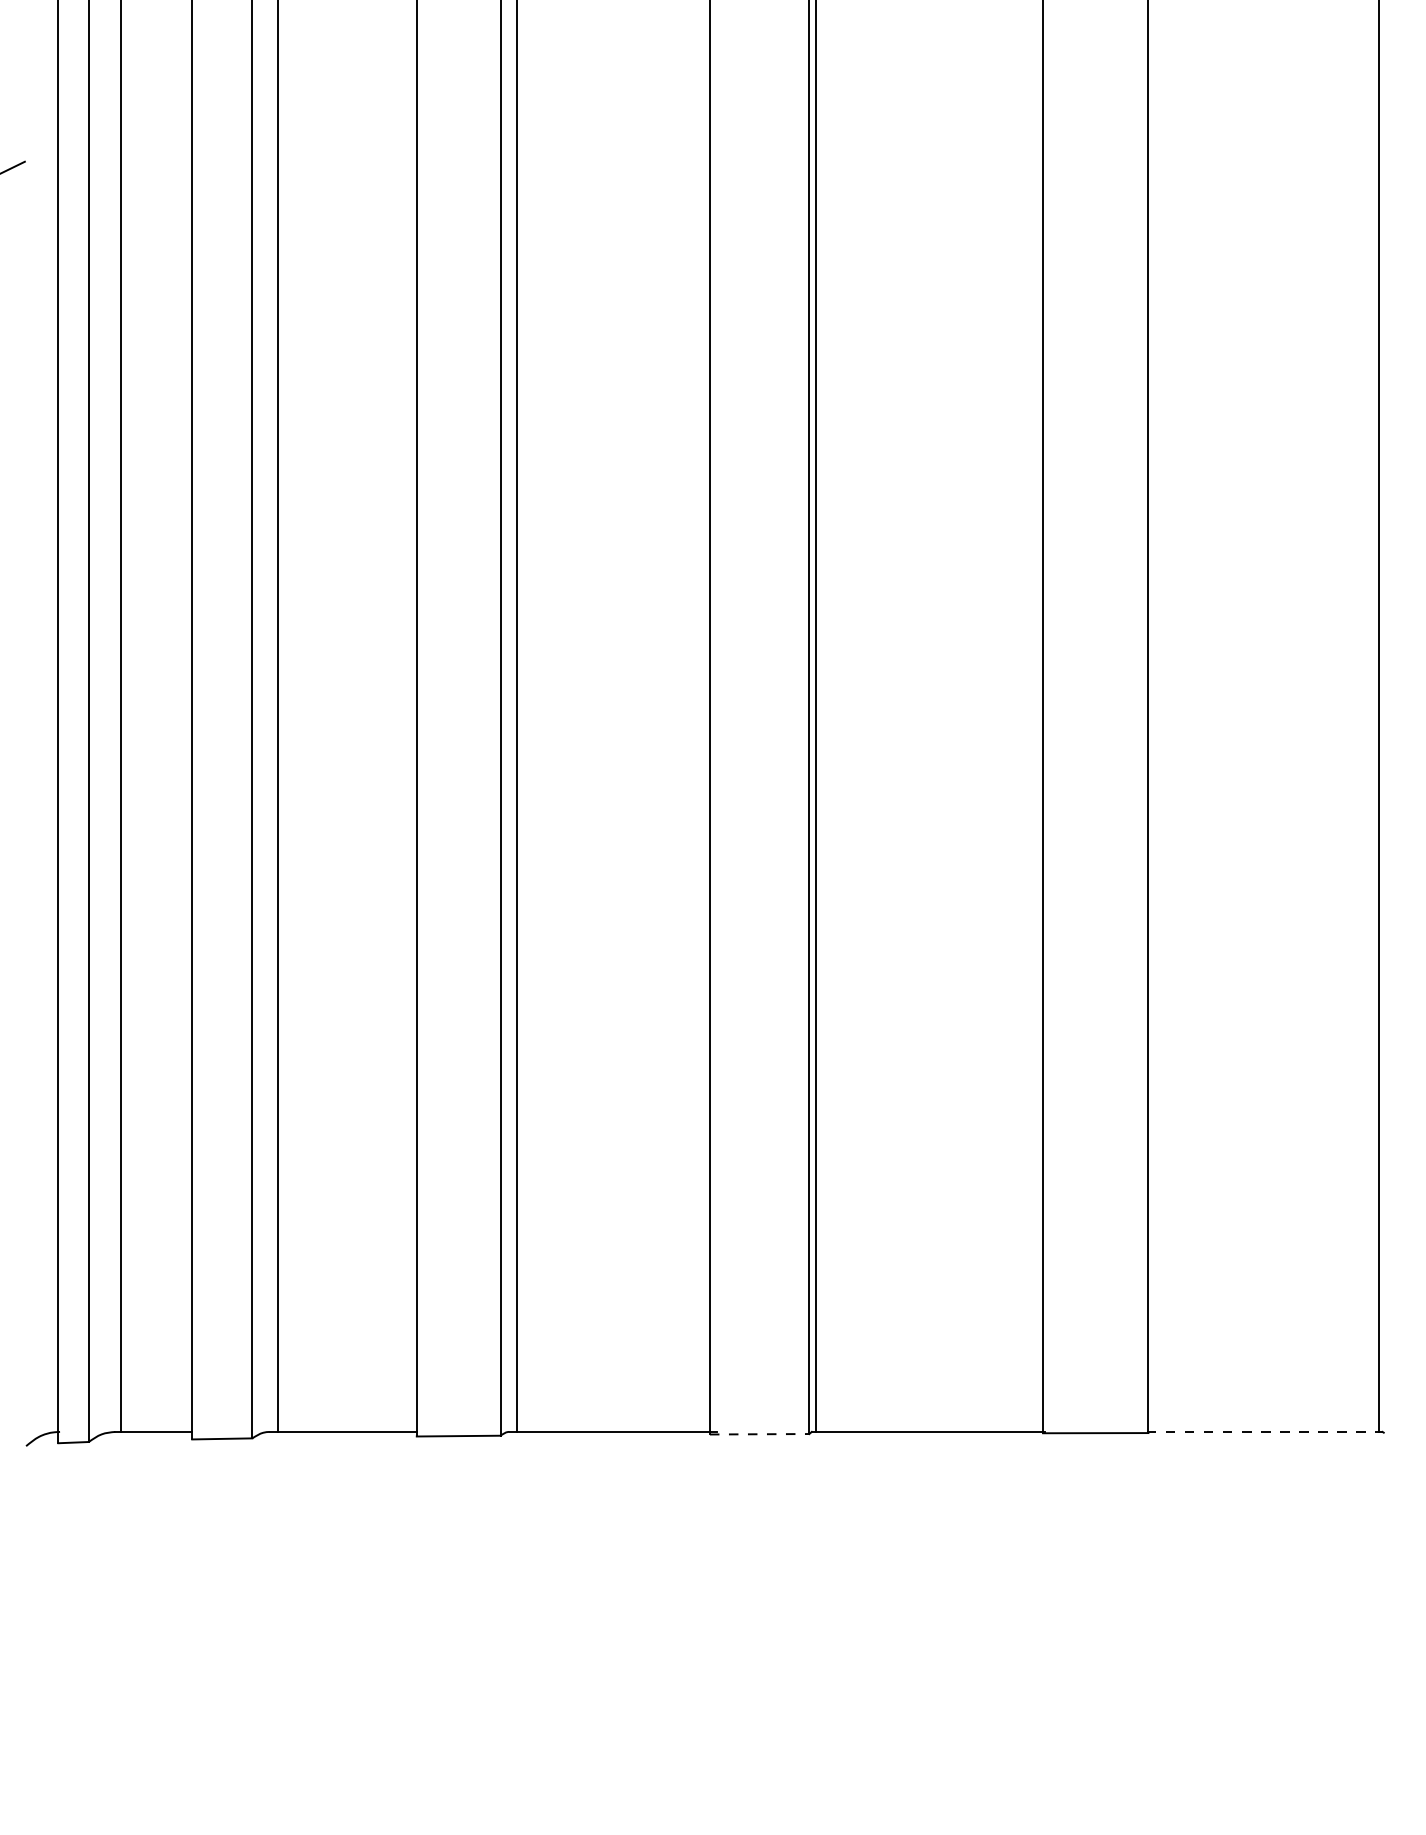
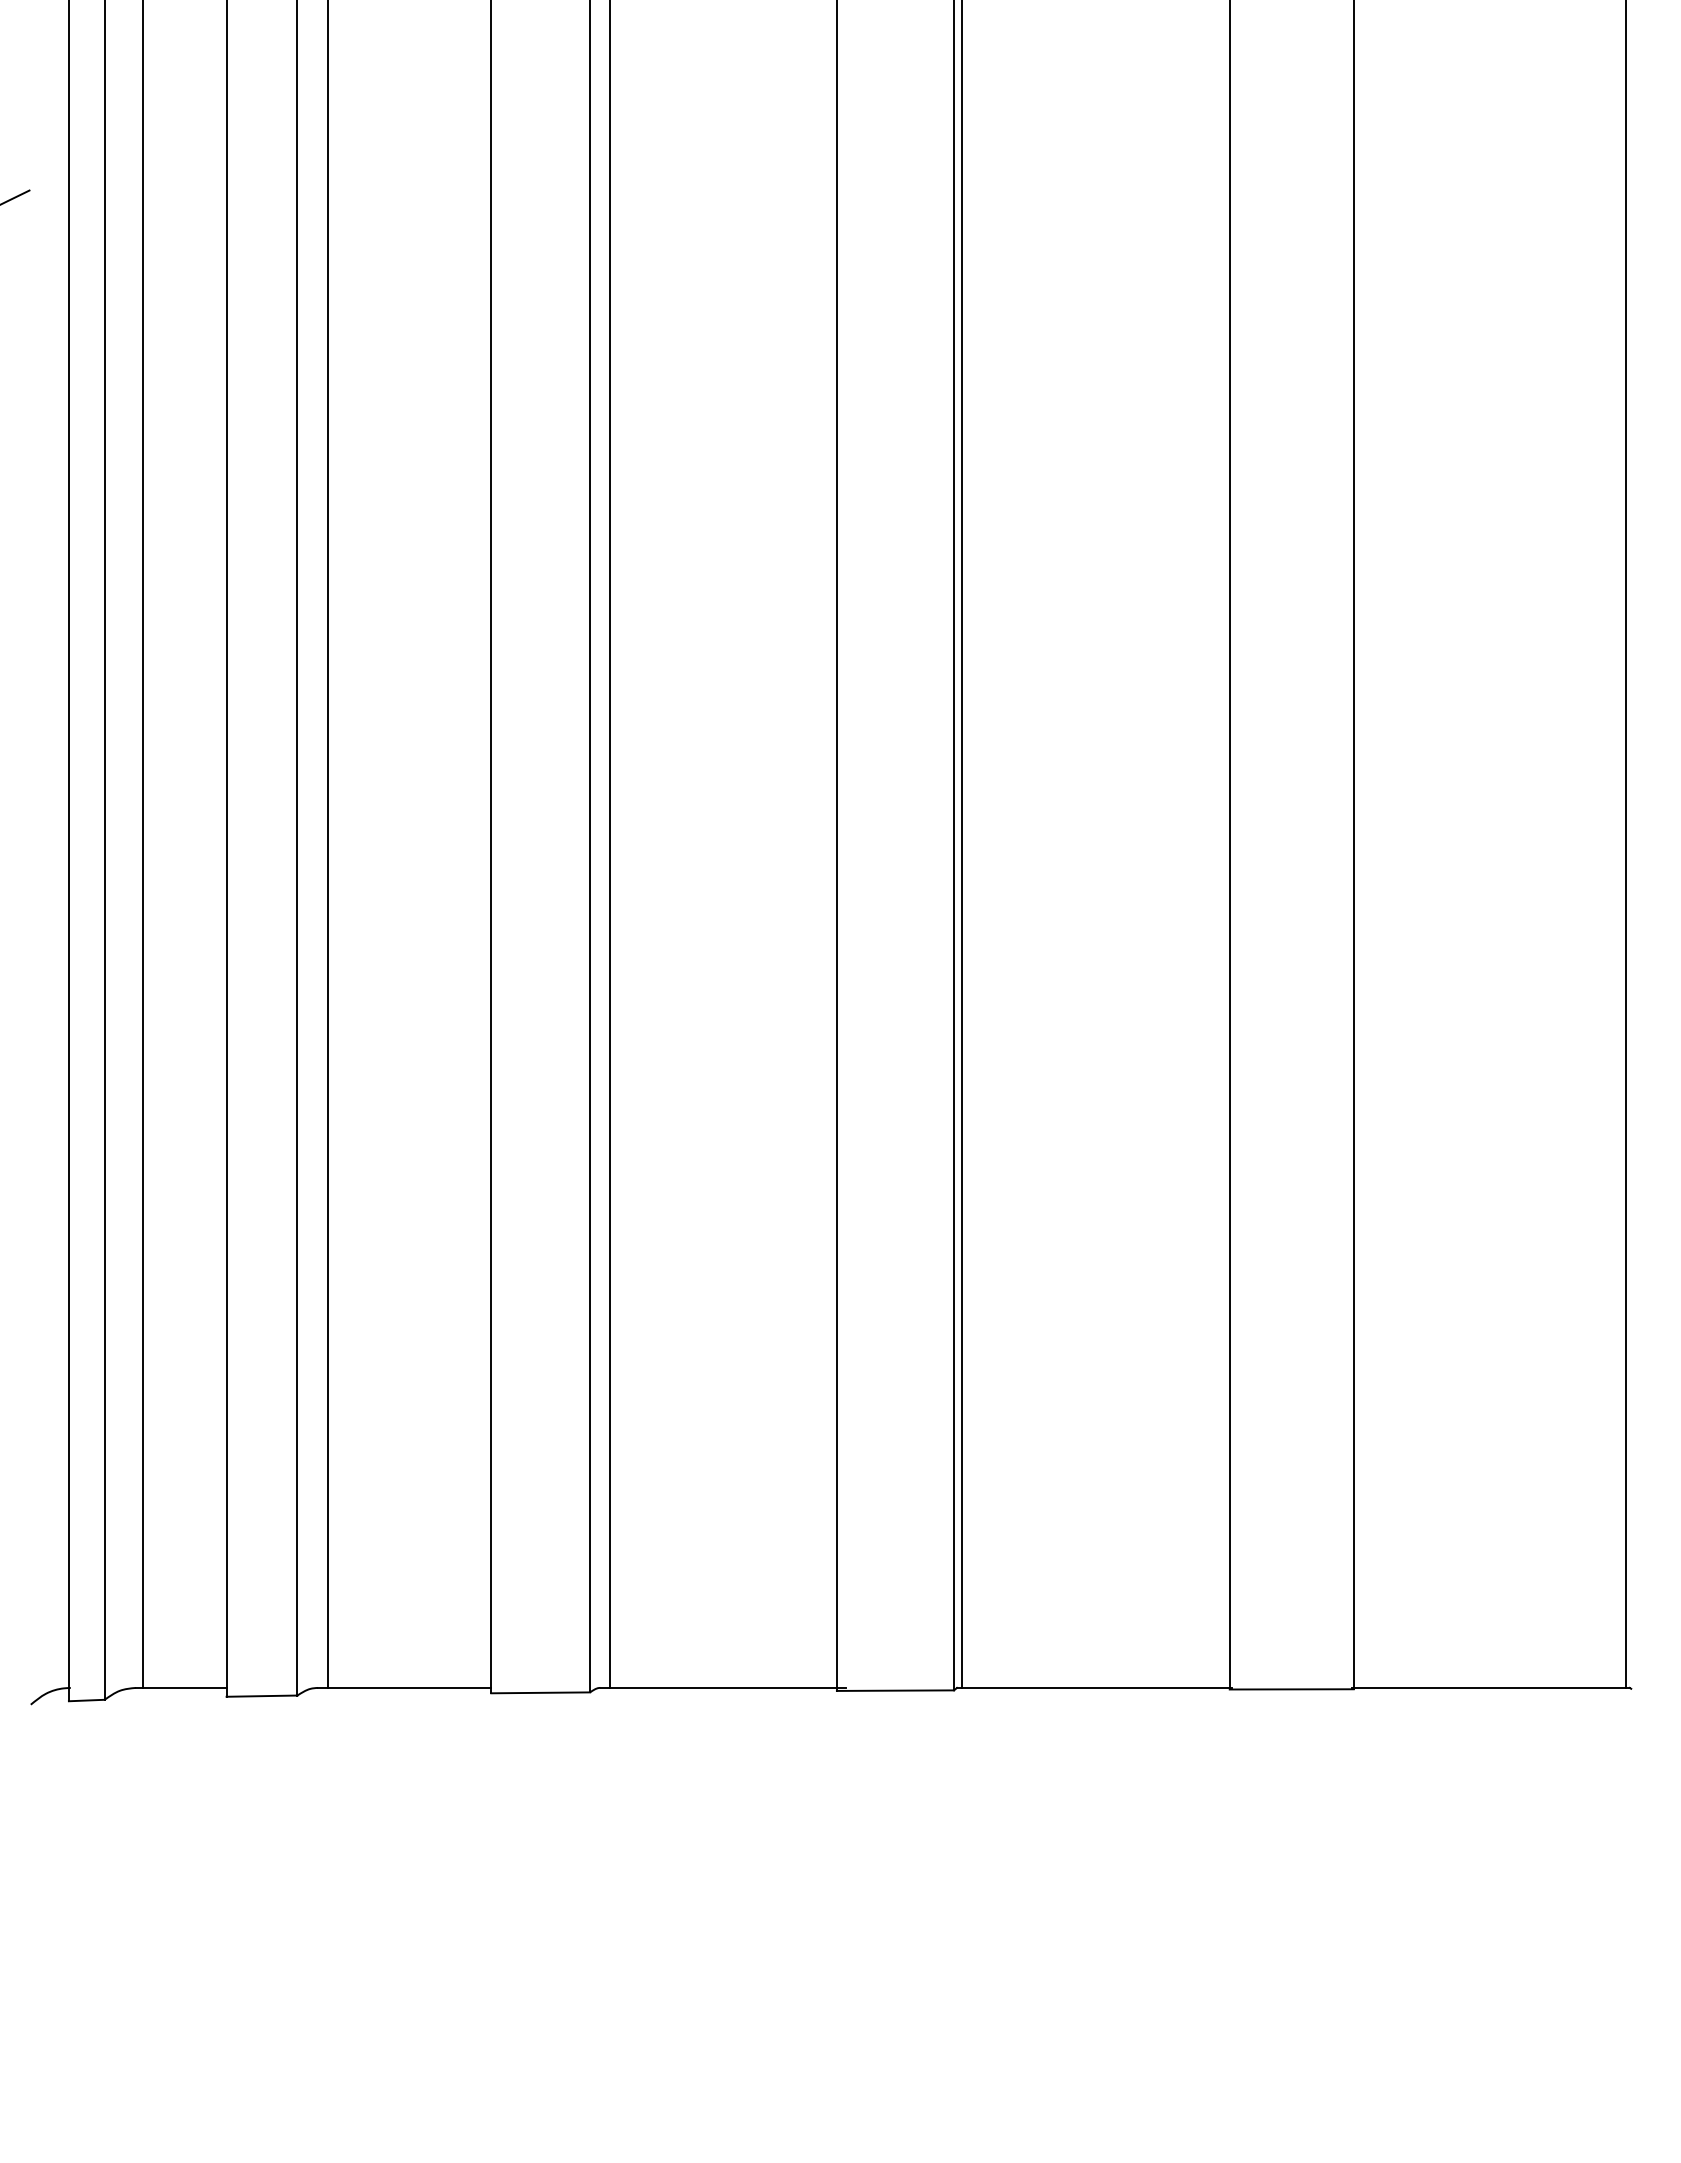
line: (1264, 1431) -> (1490, 1687), dashed -> solid
line: (759, 1434) -> (895, 1690), dashed -> solid

